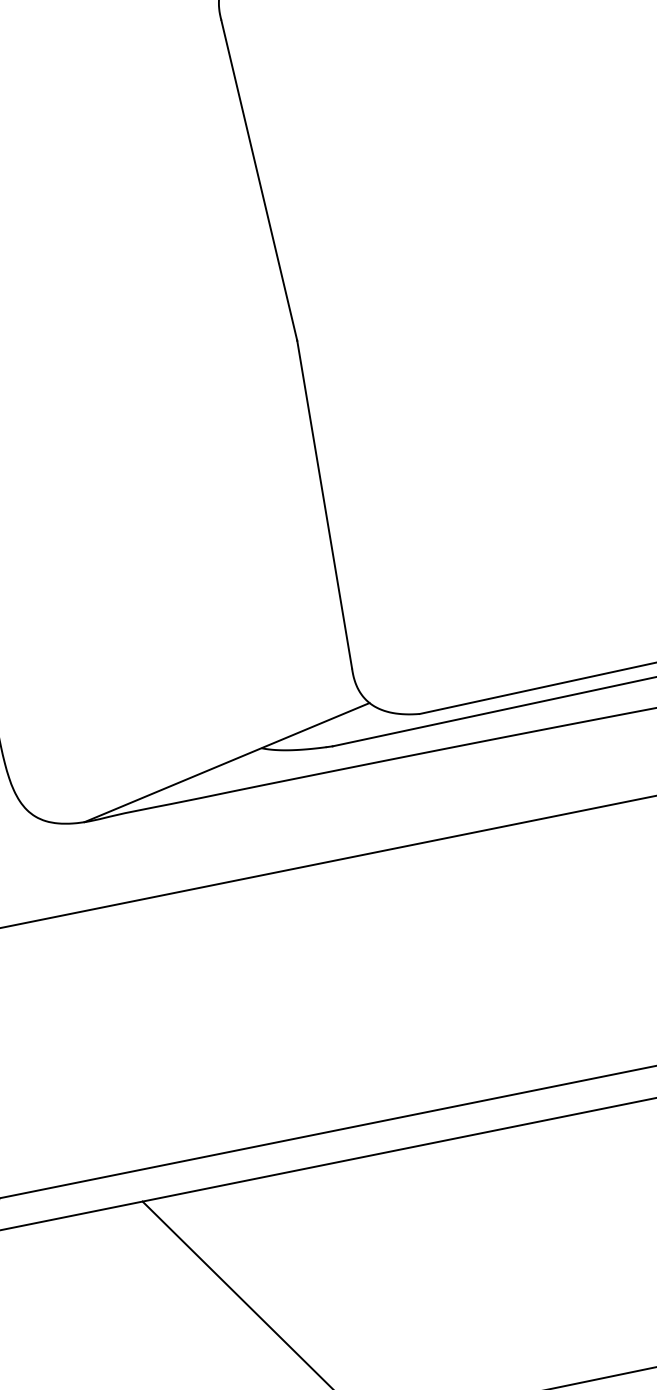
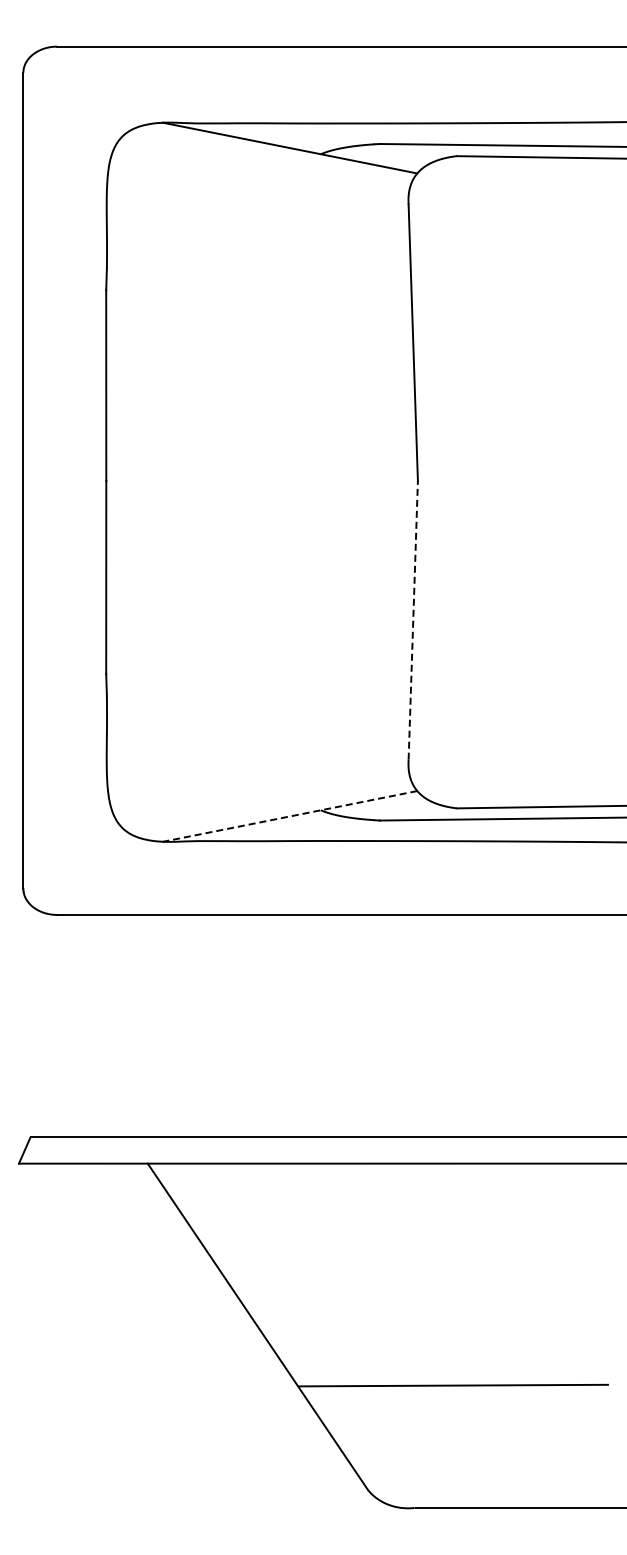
line: (324, 503) -> (413, 619), solid -> dashed
line: (227, 762) -> (290, 816), solid -> dashed

